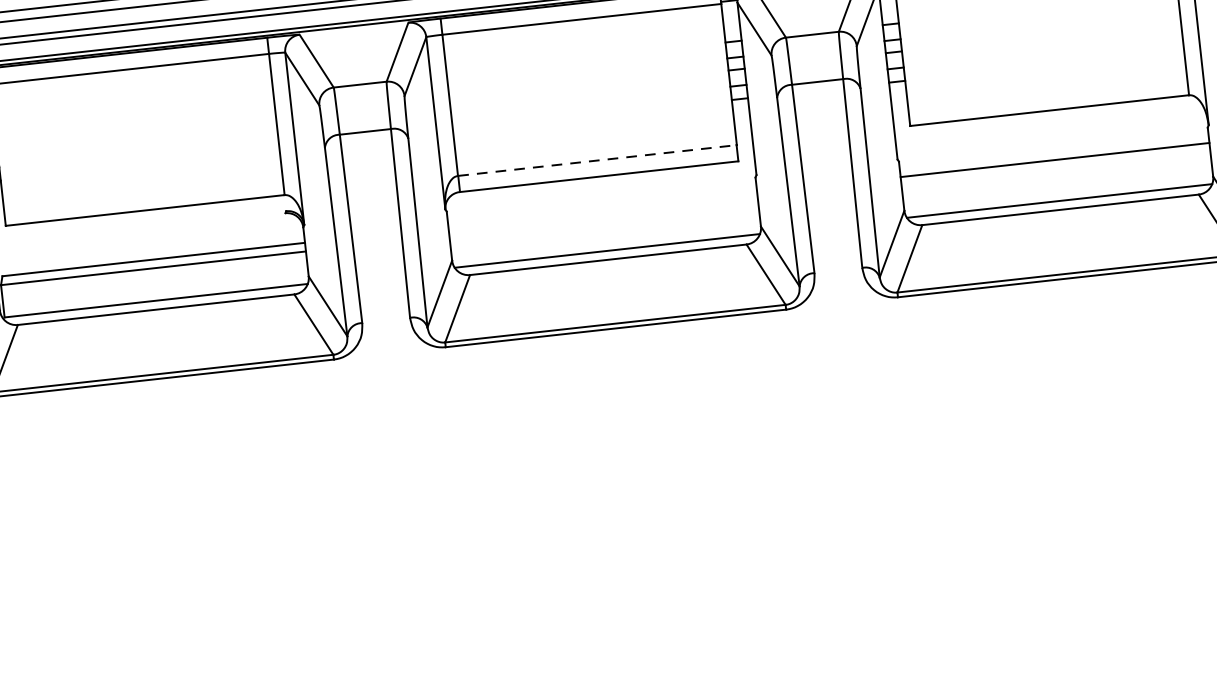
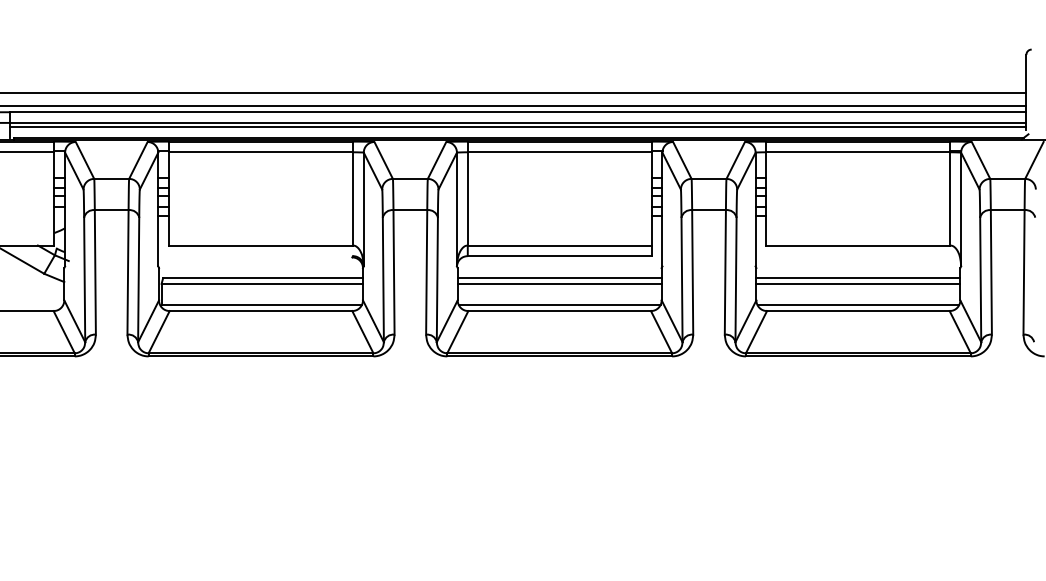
line: (597, 160) -> (559, 245), dashed -> solid
line: (1056, 168) -> (858, 283), added
line: (602, 210) -> (559, 278), added
line: (603, 218) -> (559, 283), added

